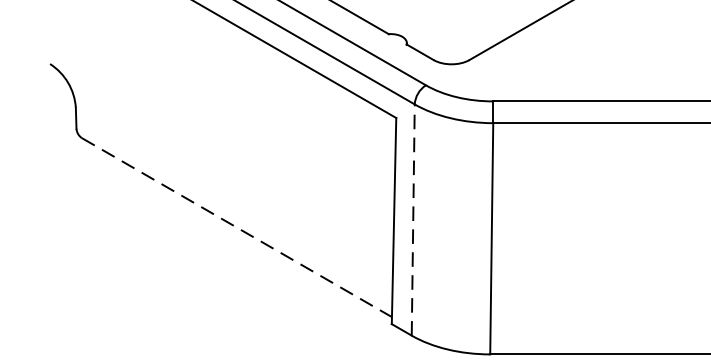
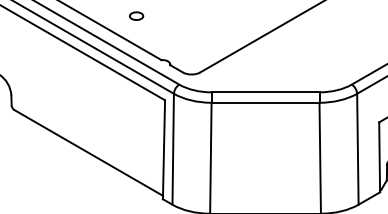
line: (413, 218) -> (173, 148), dashed -> solid
line: (236, 226) -> (88, 152), dashed -> solid

